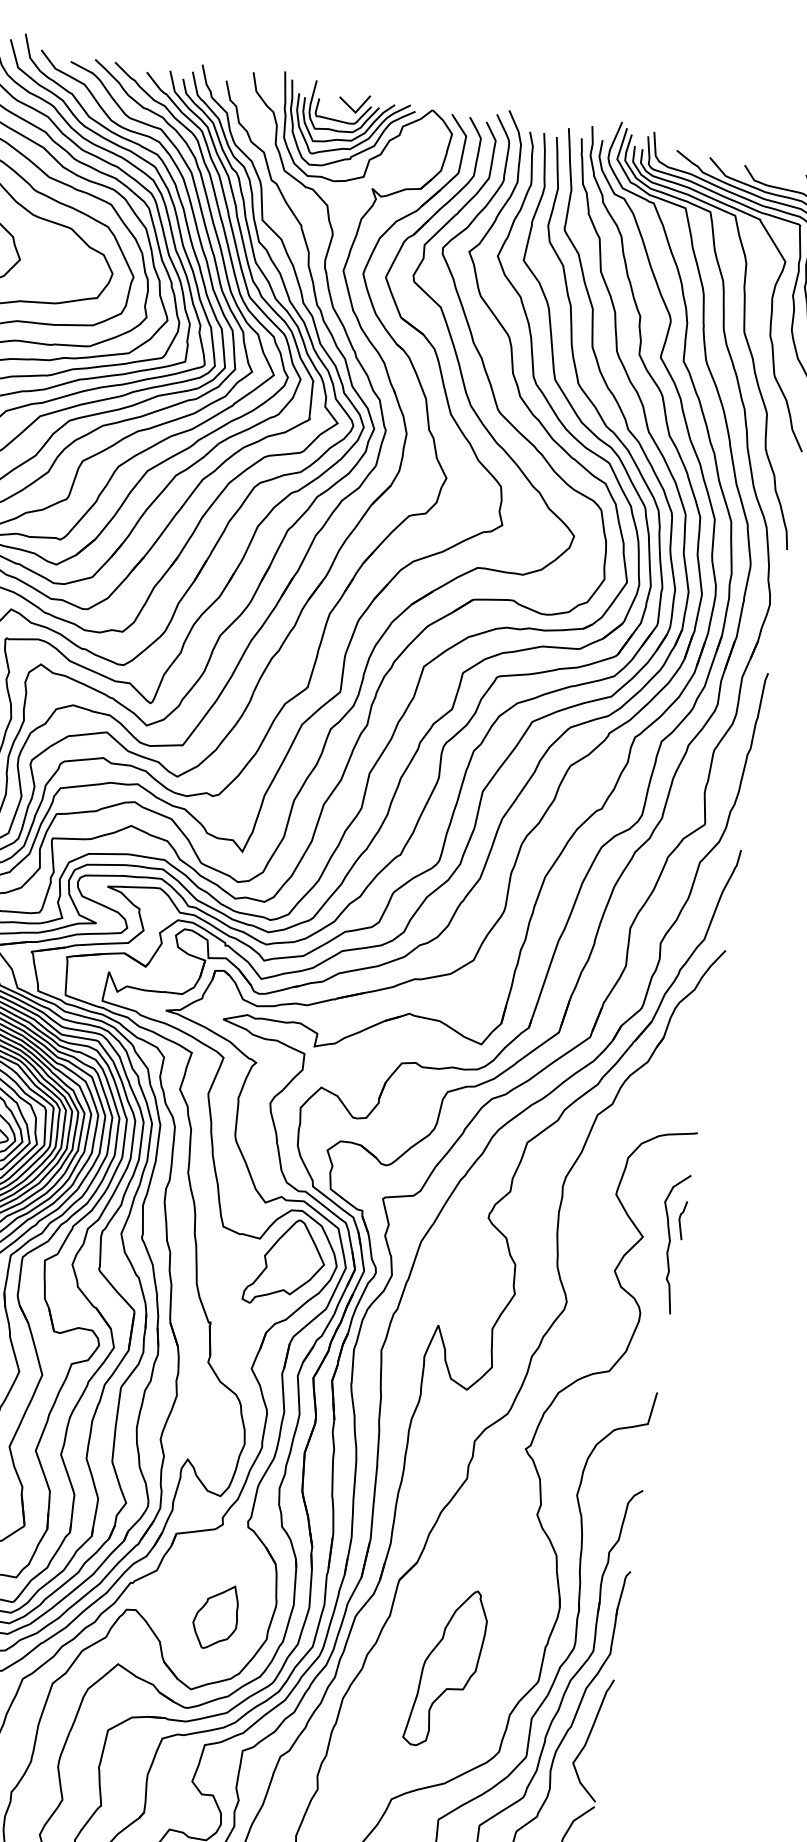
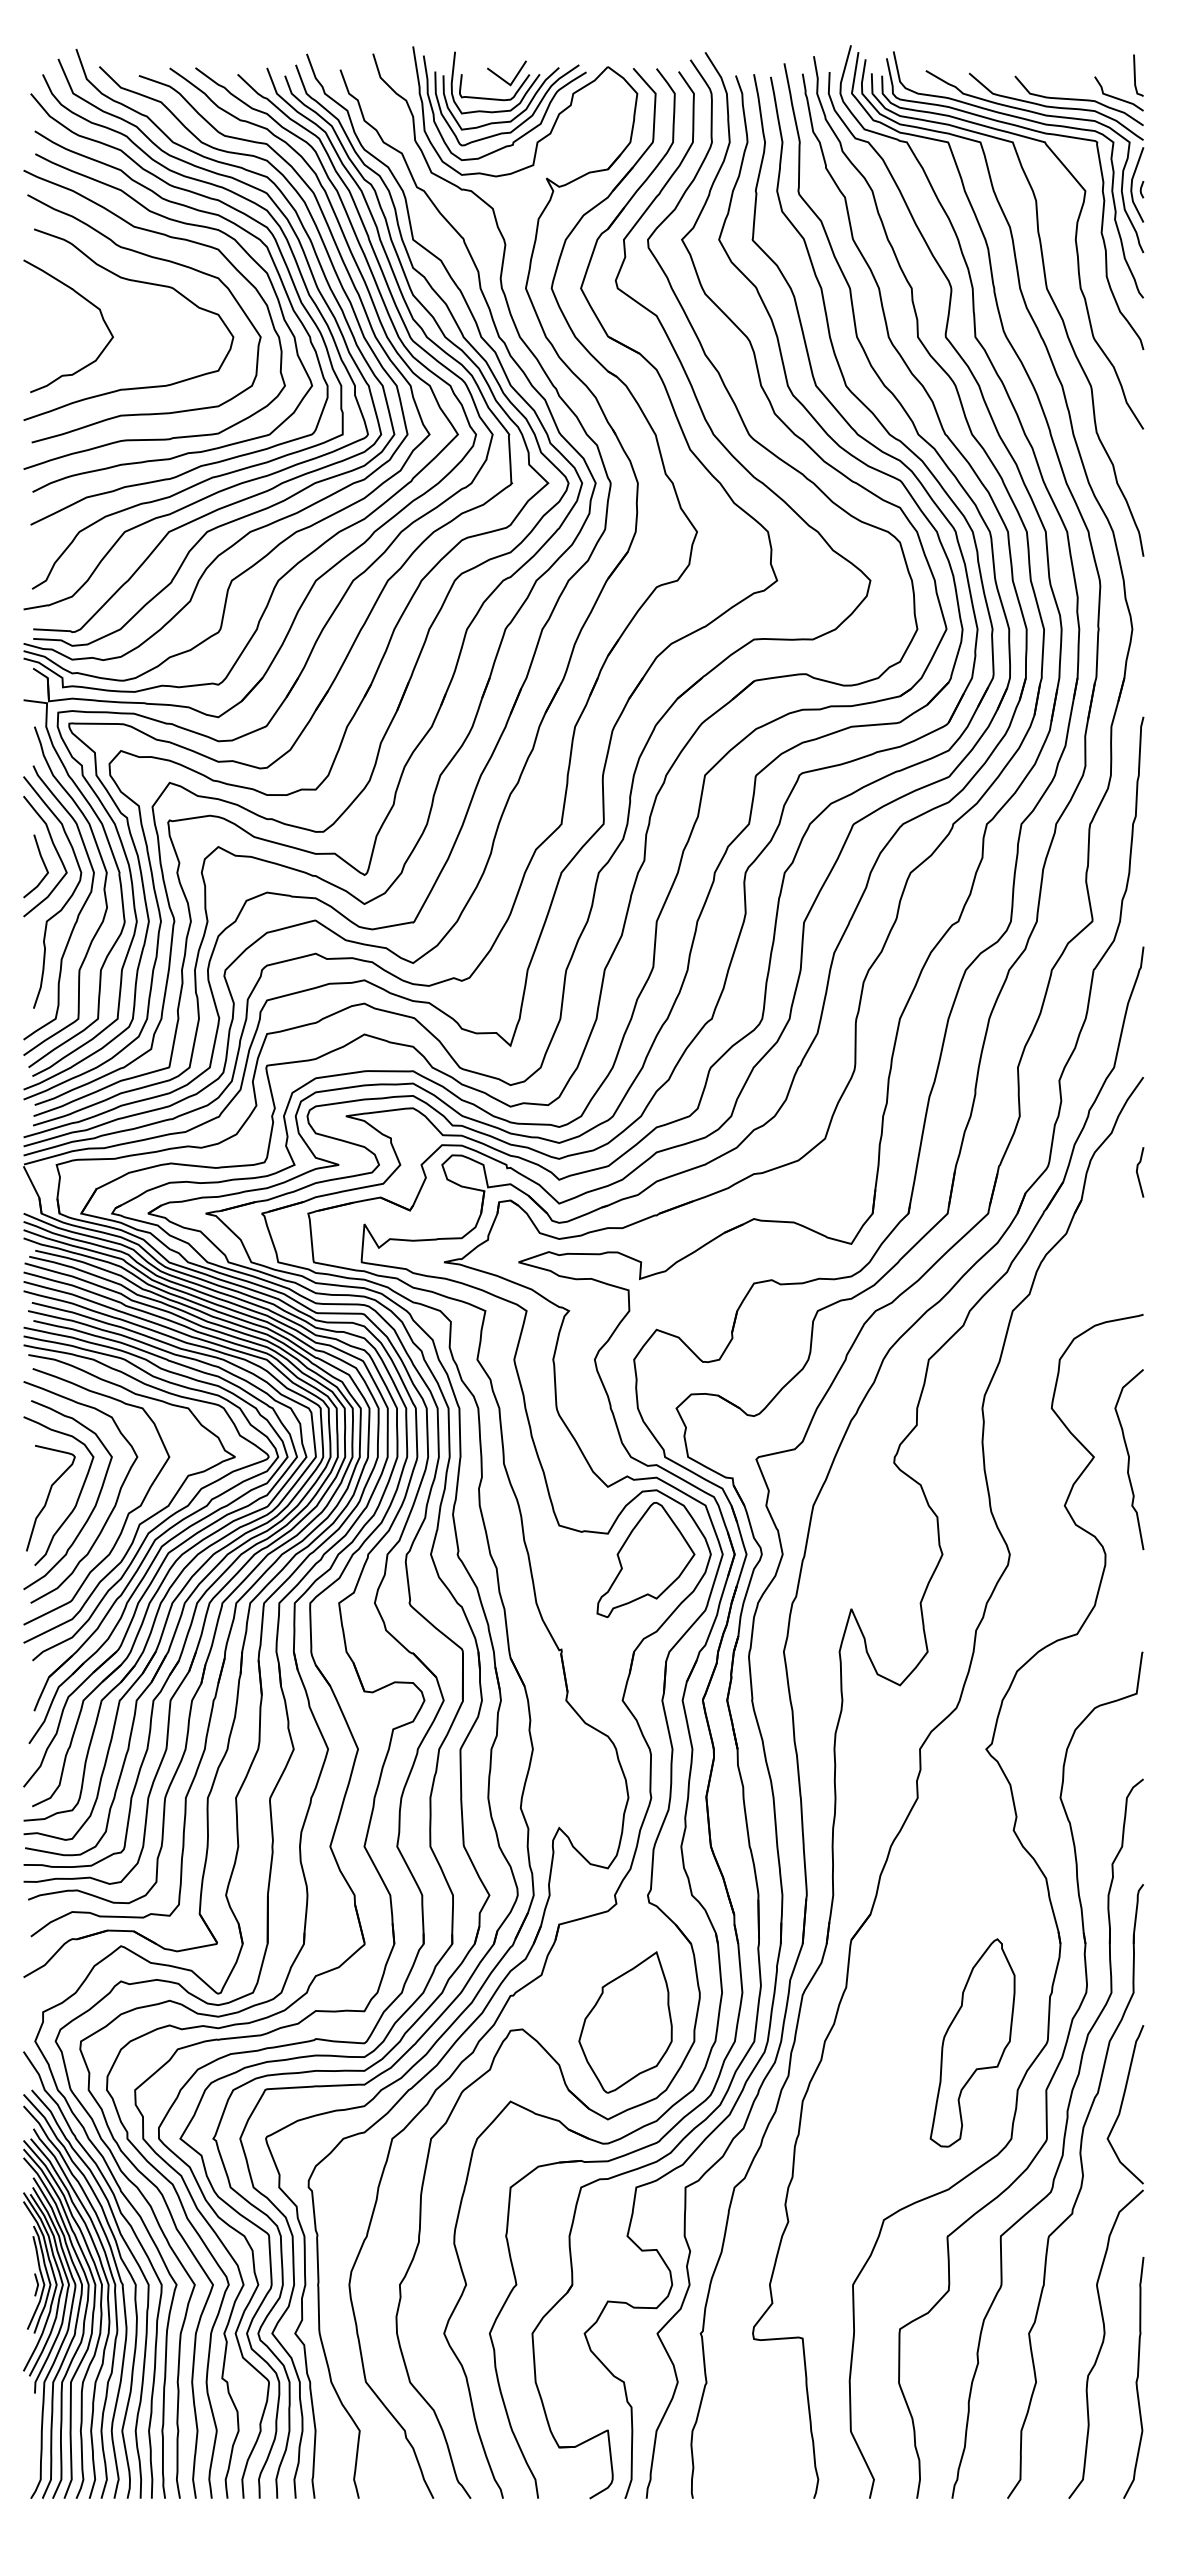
line: (680, 1220) -> (1138, 1173), moved
part: (215, 1616) -> (625, 2022), size x1.67
part: (446, 1667) -> (972, 2042), moved

